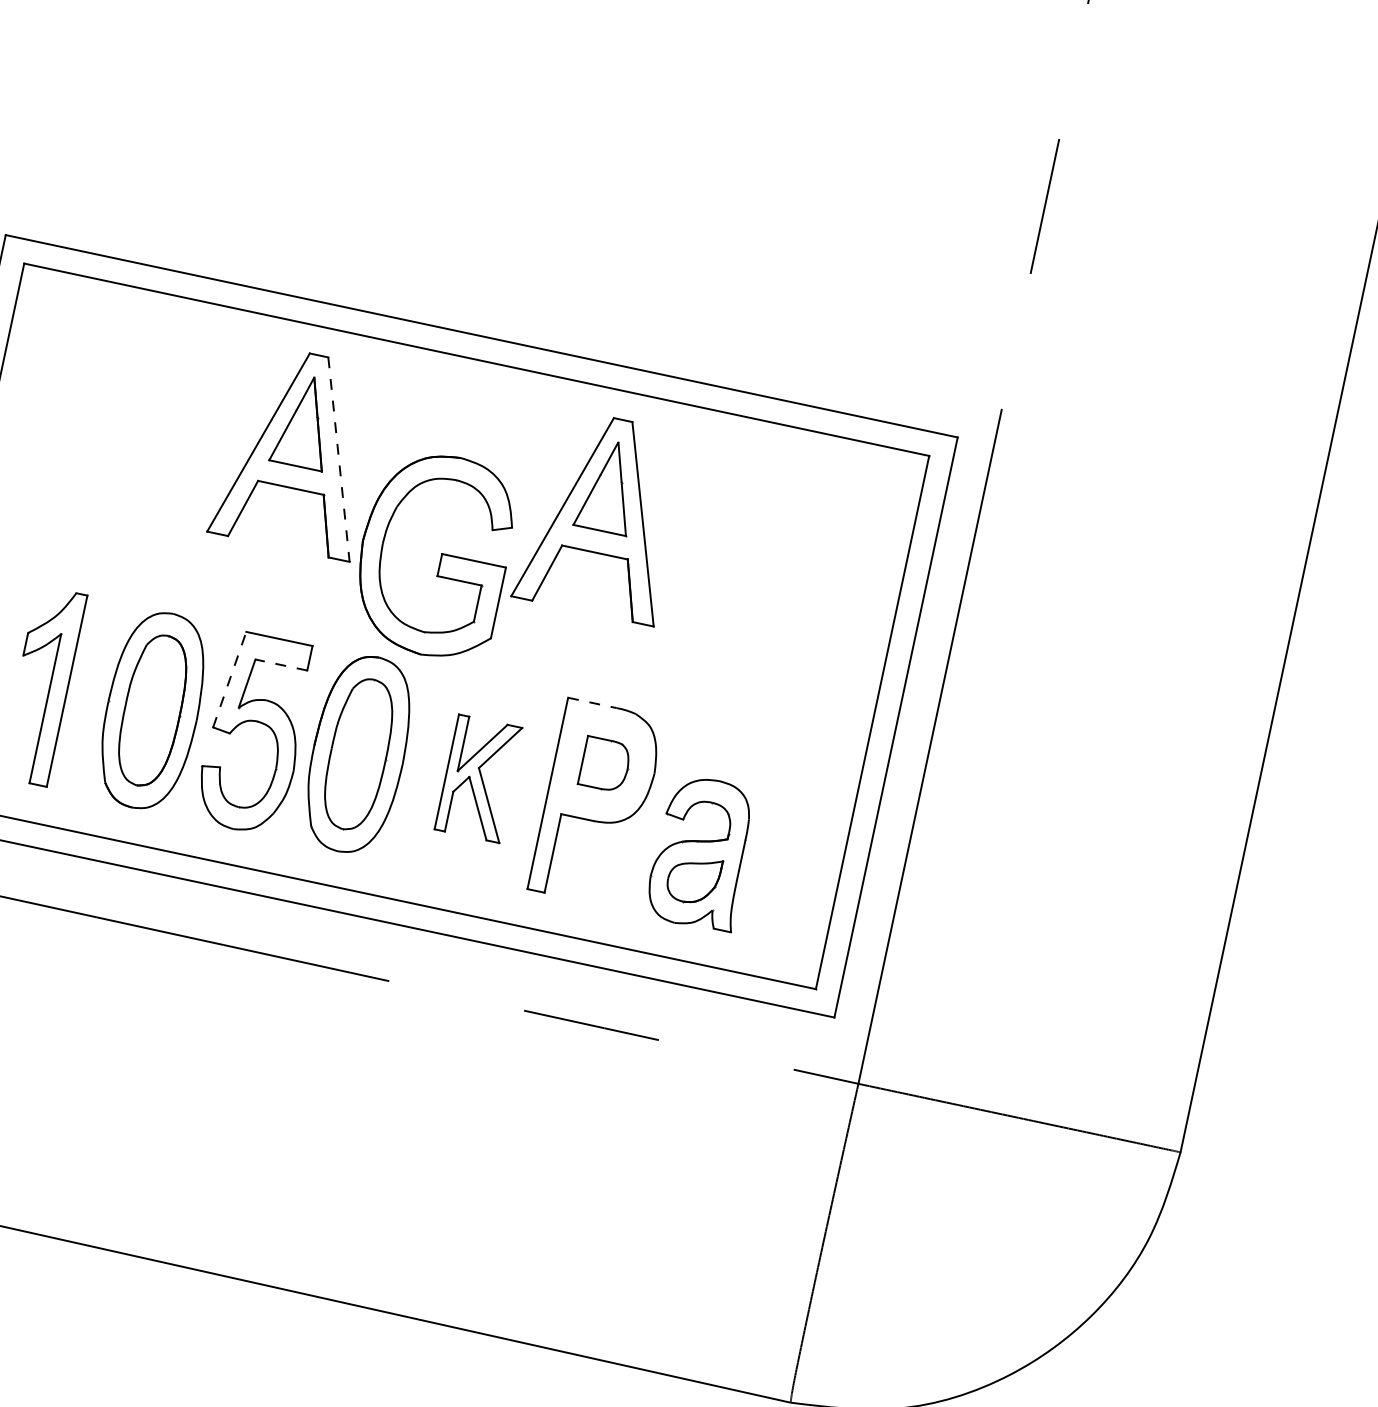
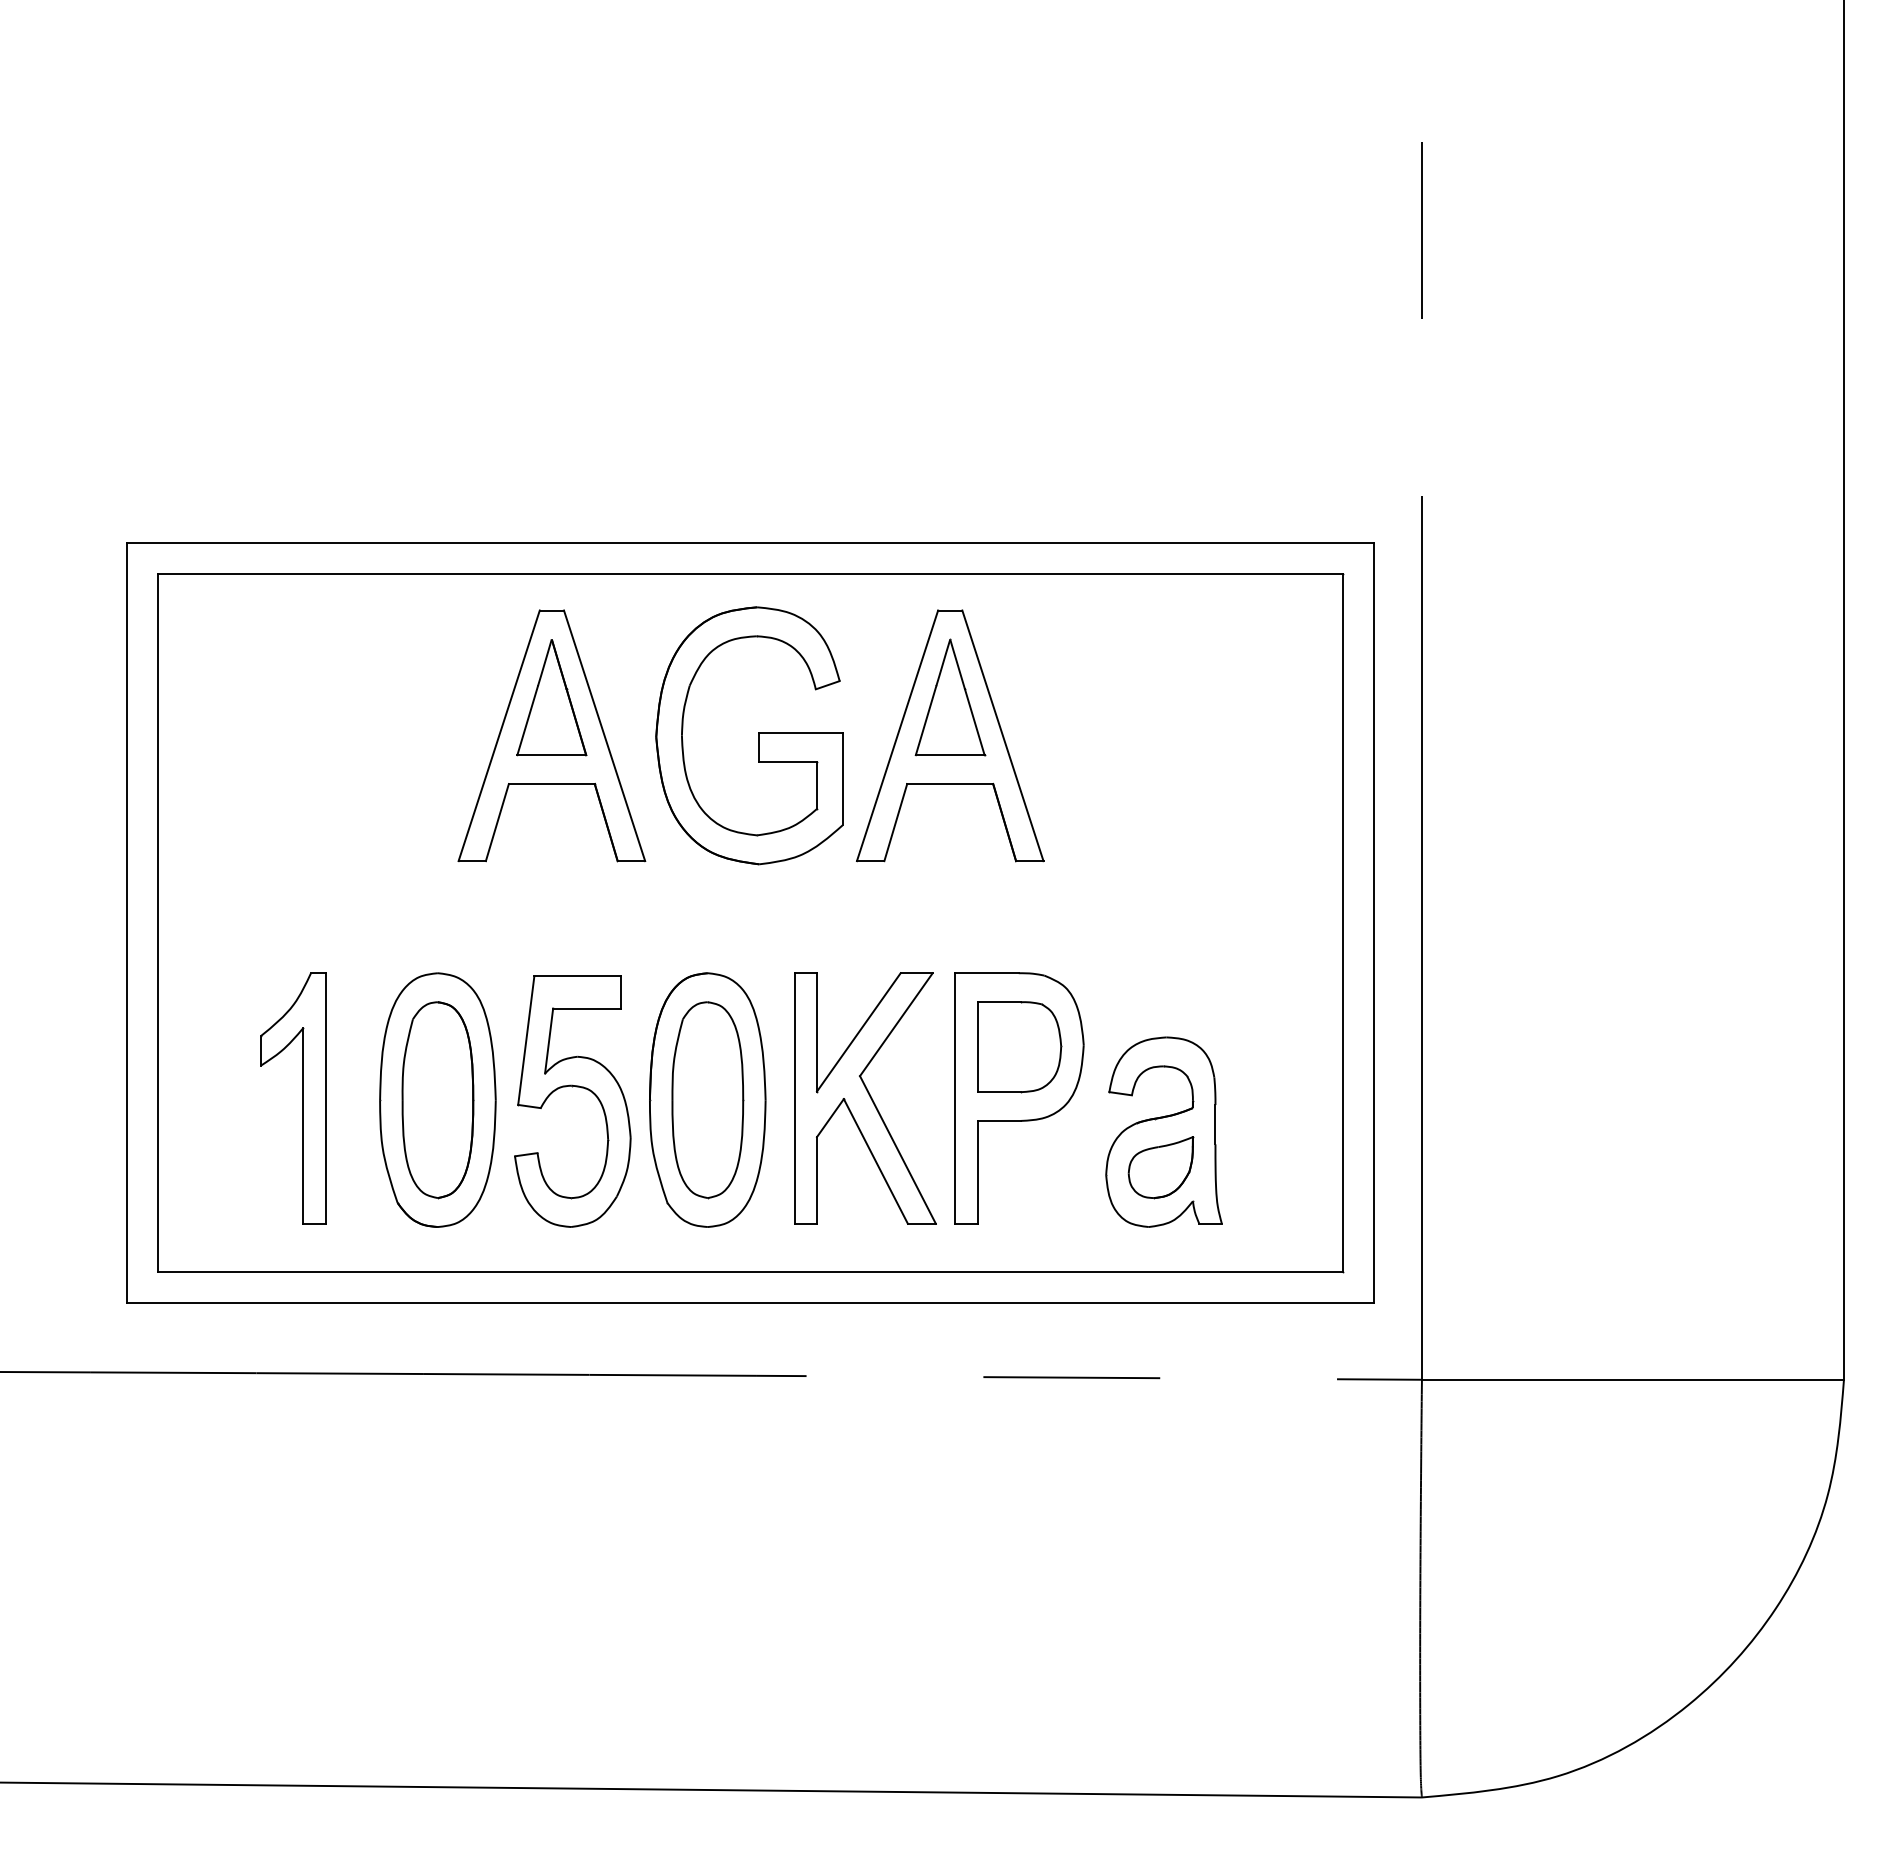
line: (338, 459) -> (604, 735), dashed -> solid
part: (441, 556) -> (758, 735), moved
line: (281, 665) -> (587, 1008), dashed -> solid
line: (229, 679) -> (526, 1040), dashed -> solid
line: (592, 703) -> (987, 973), dashed -> solid
part: (605, 764) -> (1019, 1047), size x1.43
part: (479, 778) -> (865, 1098), size x1.67

